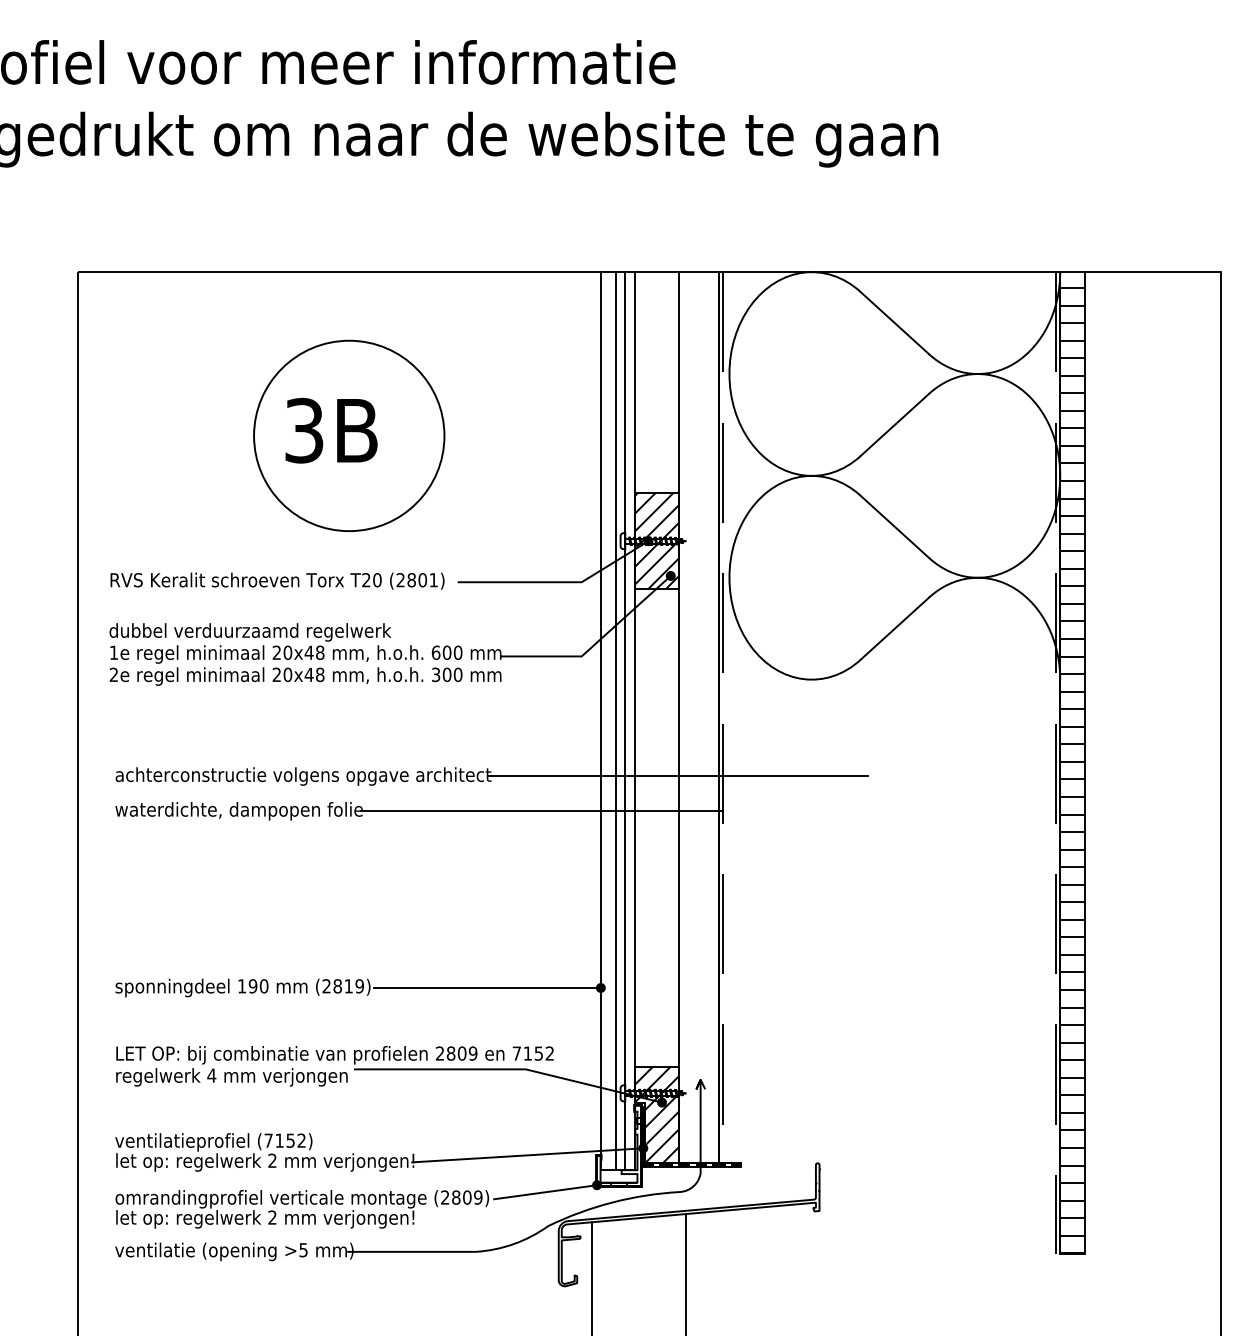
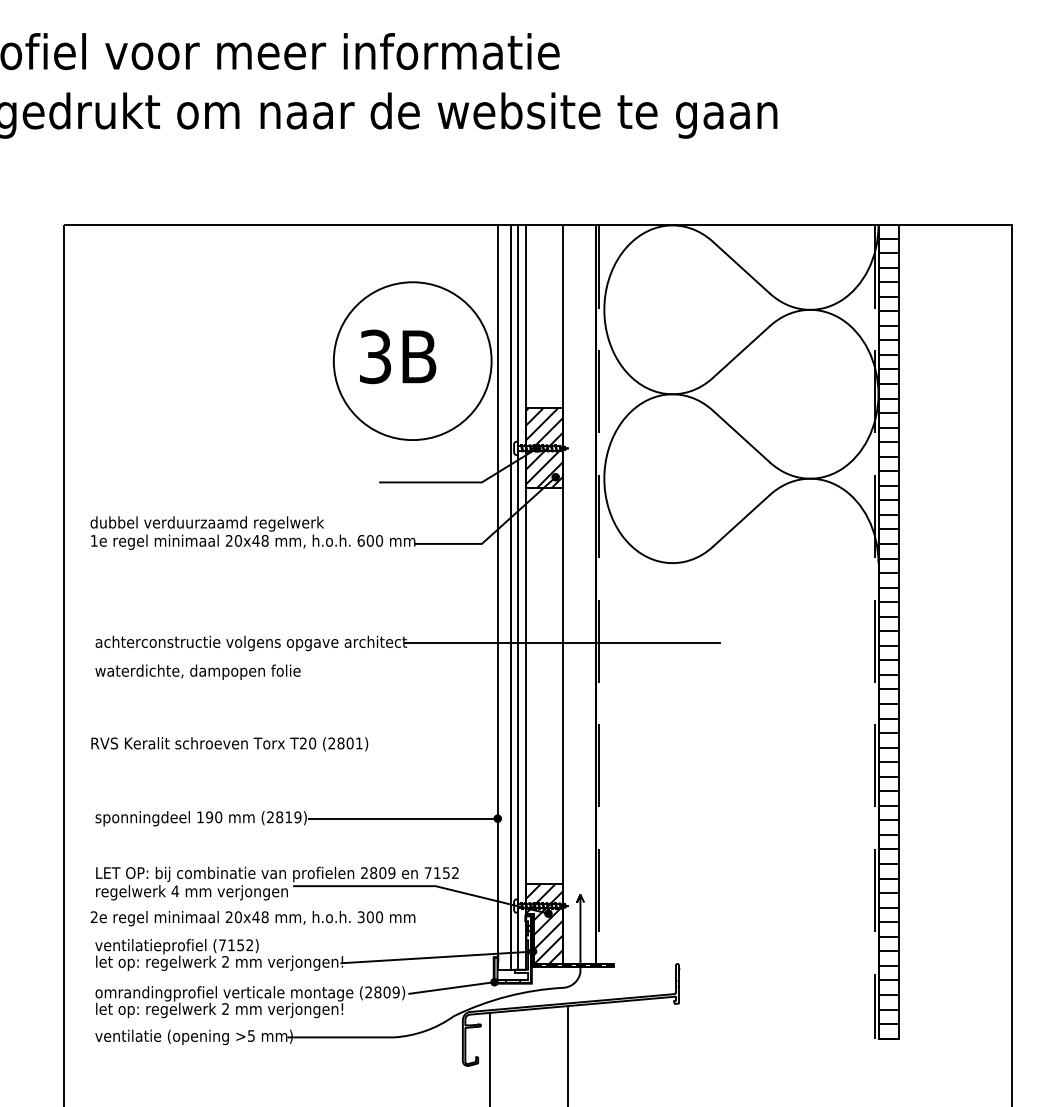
part: (349, 435) -> (412, 360), moved
text: (277, 580) -> (229, 743), moved
text: (305, 676) -> (252, 918), moved
line: (541, 811) -> (448, 672), removed

